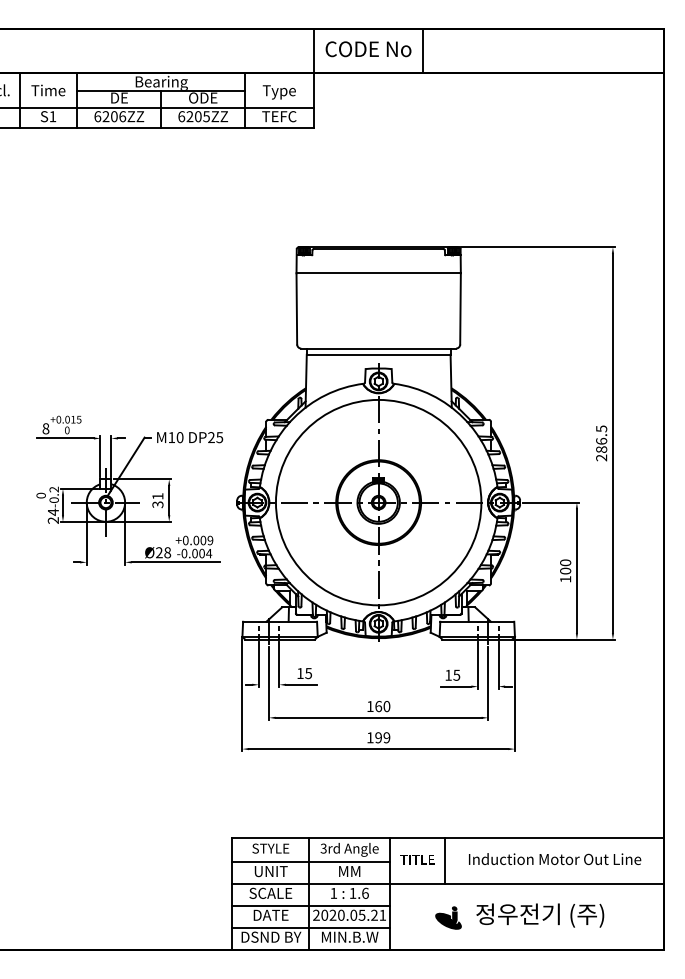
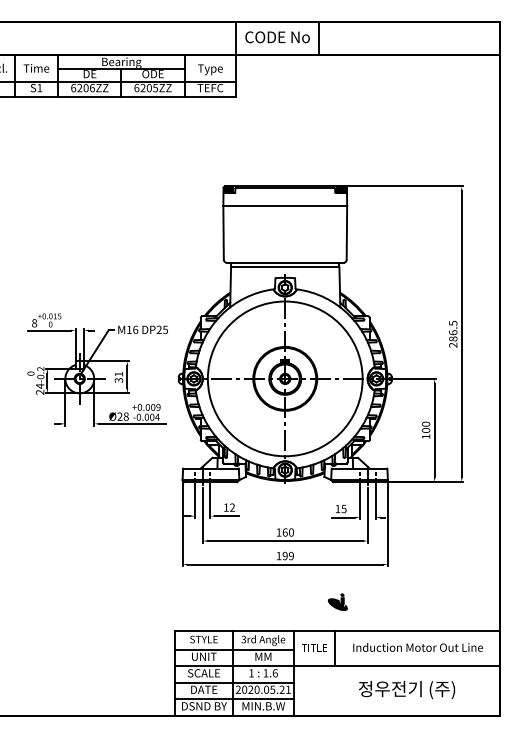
text: (179, 437) -> (135, 329), M10 -> M16
text: (308, 673) -> (232, 507), 15 -> 12
part: (448, 917) -> (337, 601), moved

